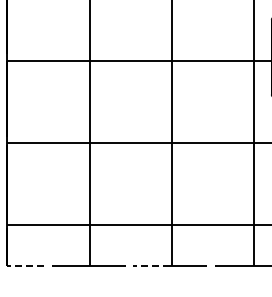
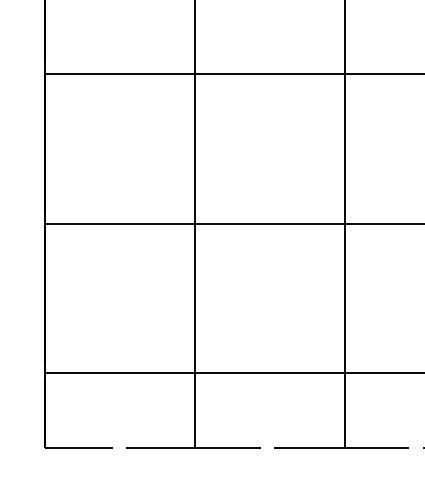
line: (25, 265) -> (78, 447), dashed -> solid
line: (151, 265) -> (307, 447), dashed -> solid

